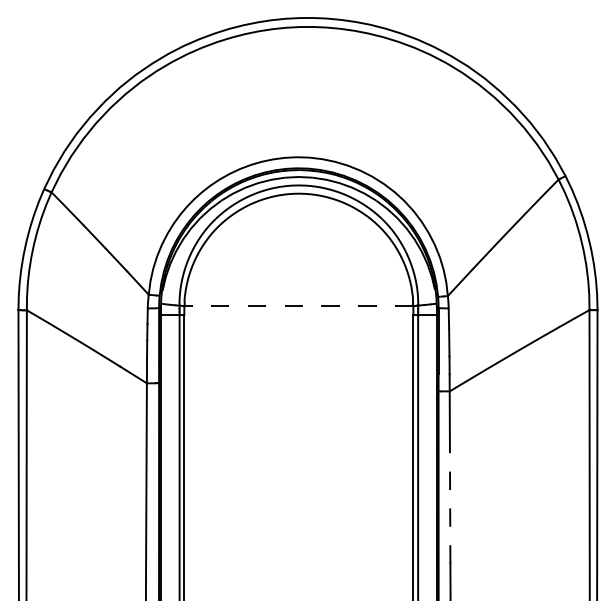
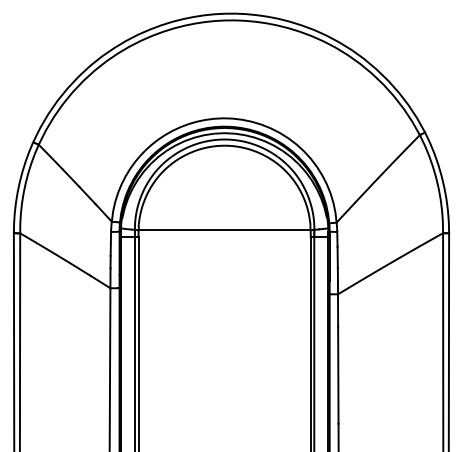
line: (298, 306) -> (224, 230), dashed -> solid
line: (450, 499) -> (338, 375), dashed -> solid

